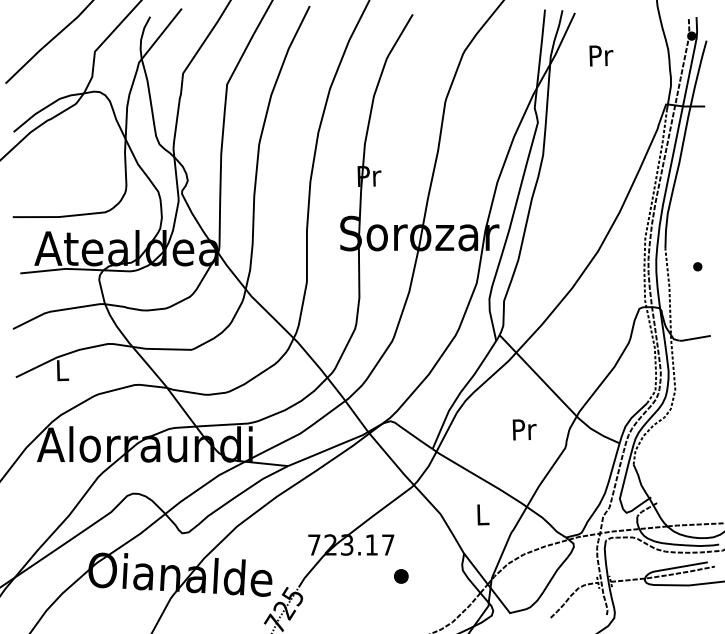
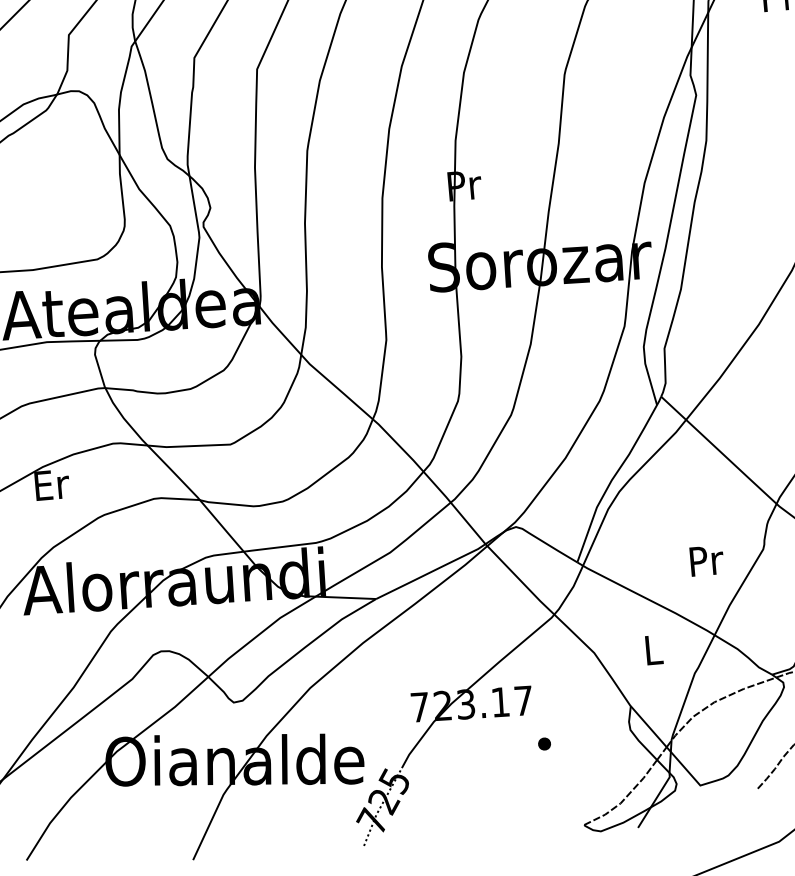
text: (62, 370) -> (51, 484), L -> Er
text: (524, 429) -> (706, 560), moved
part: (400, 576) -> (543, 743), size x0.62

